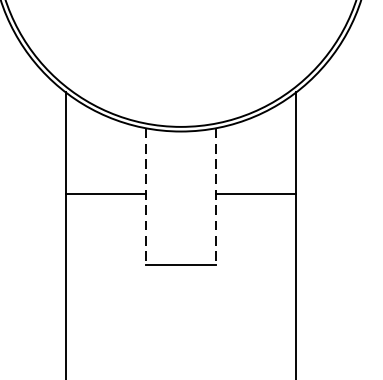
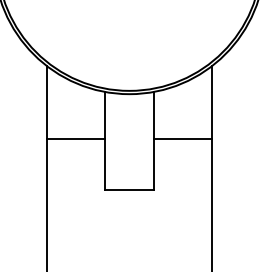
line: (146, 197) -> (104, 141), dashed -> solid
line: (215, 197) -> (154, 141), dashed -> solid

